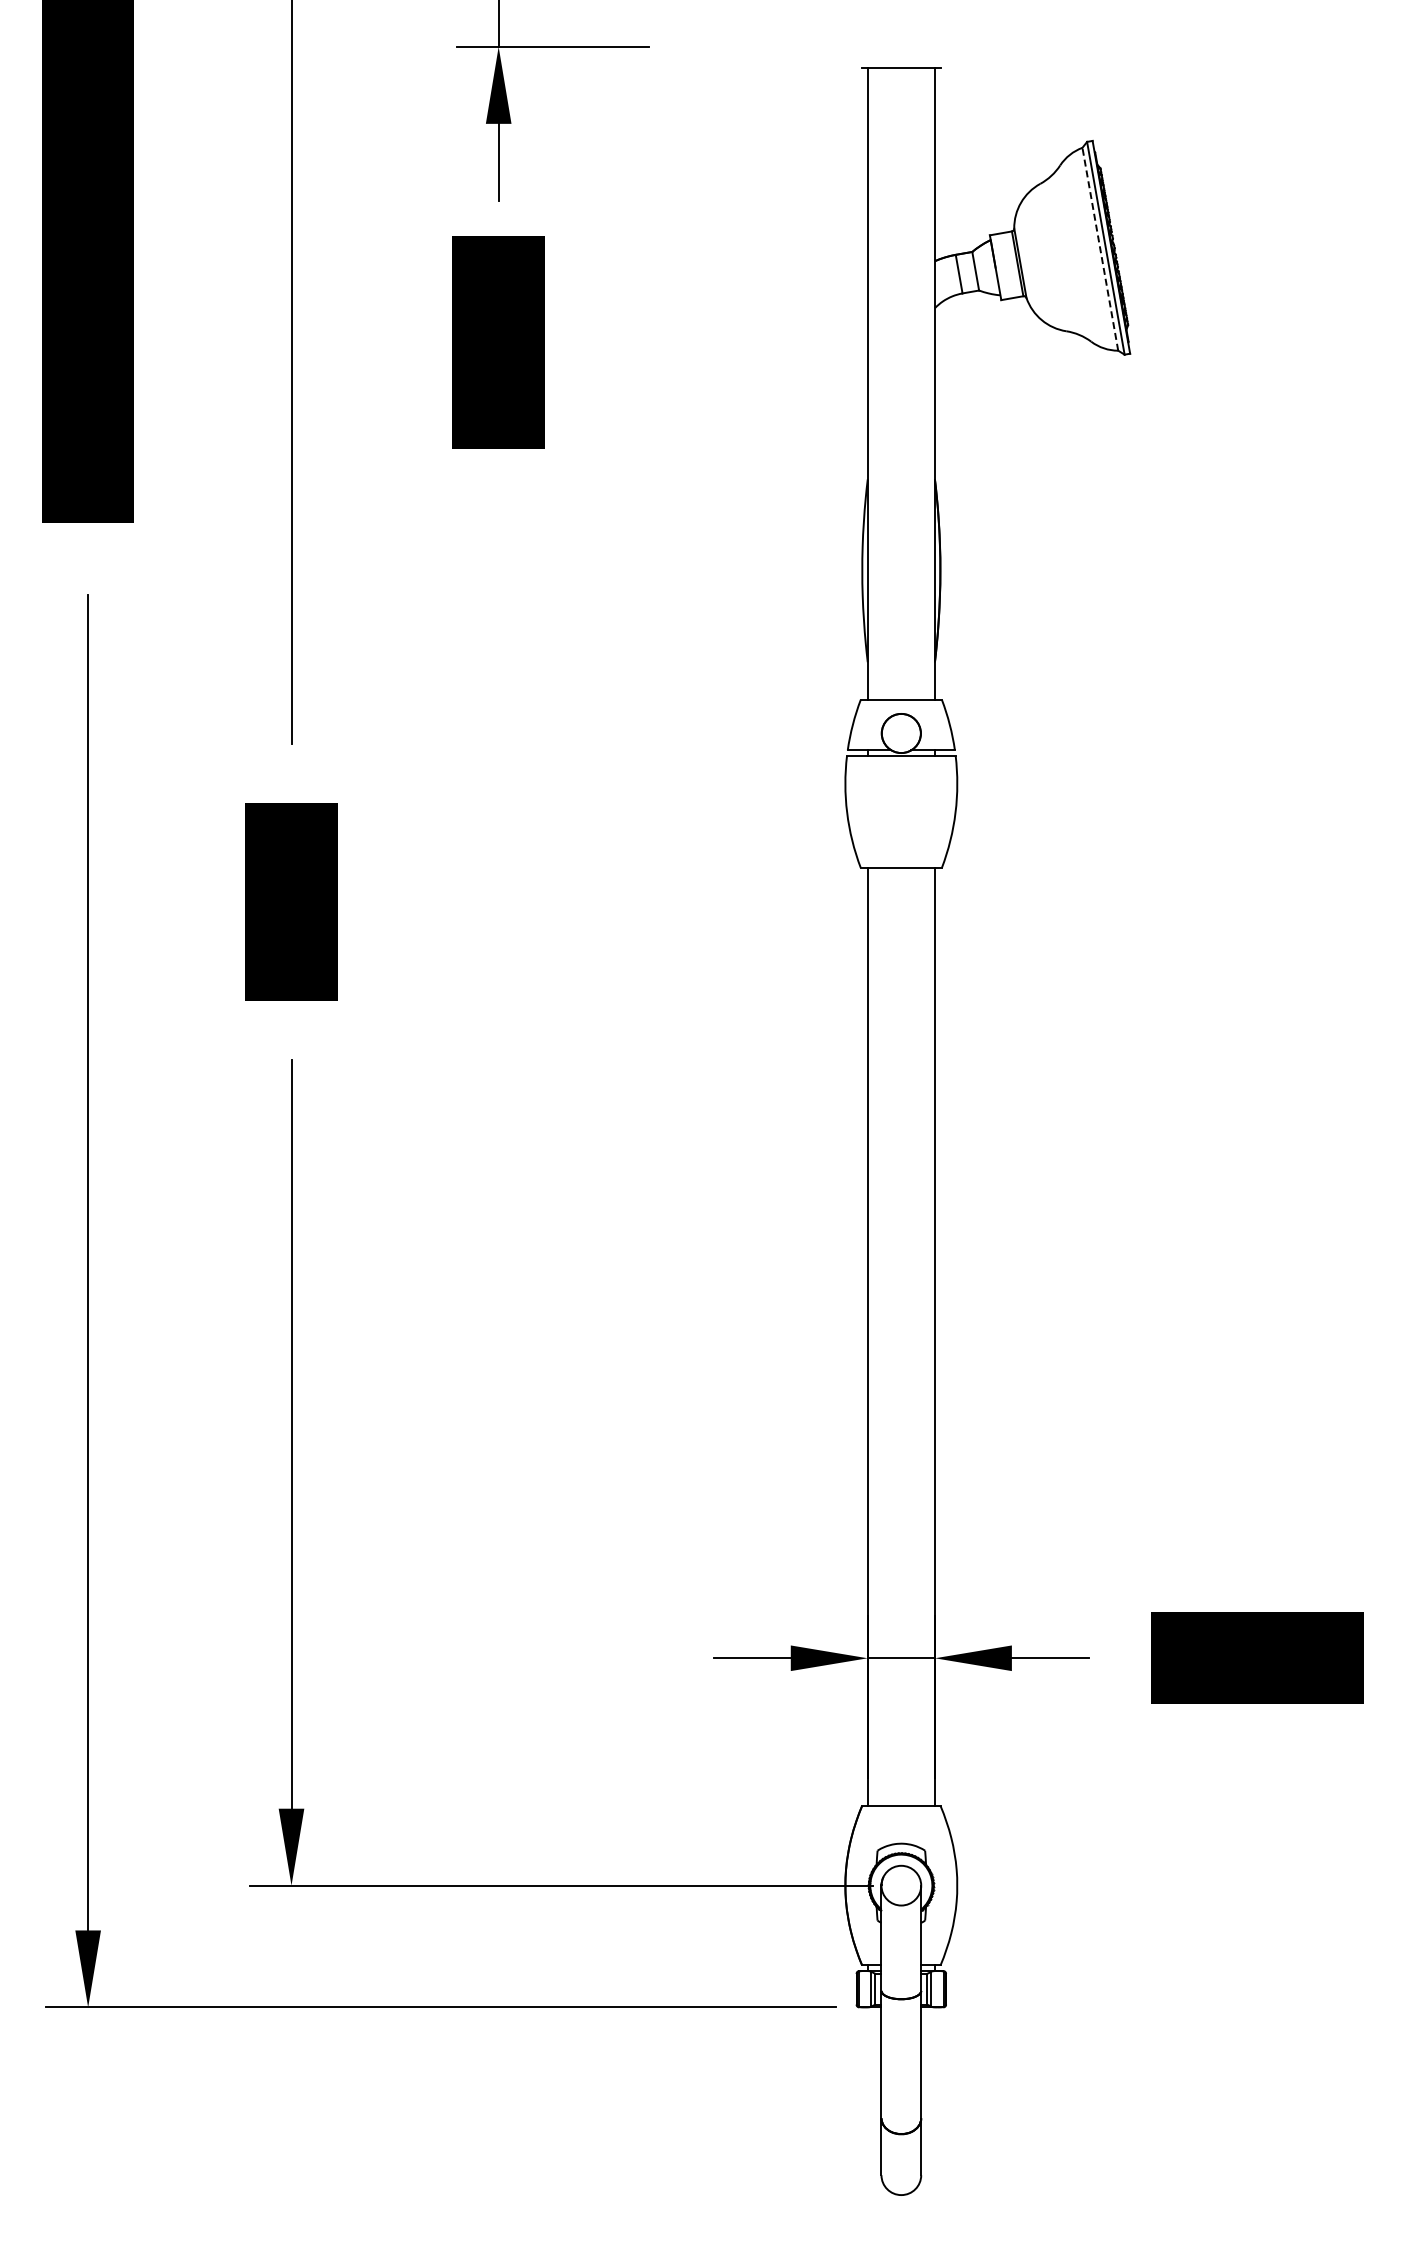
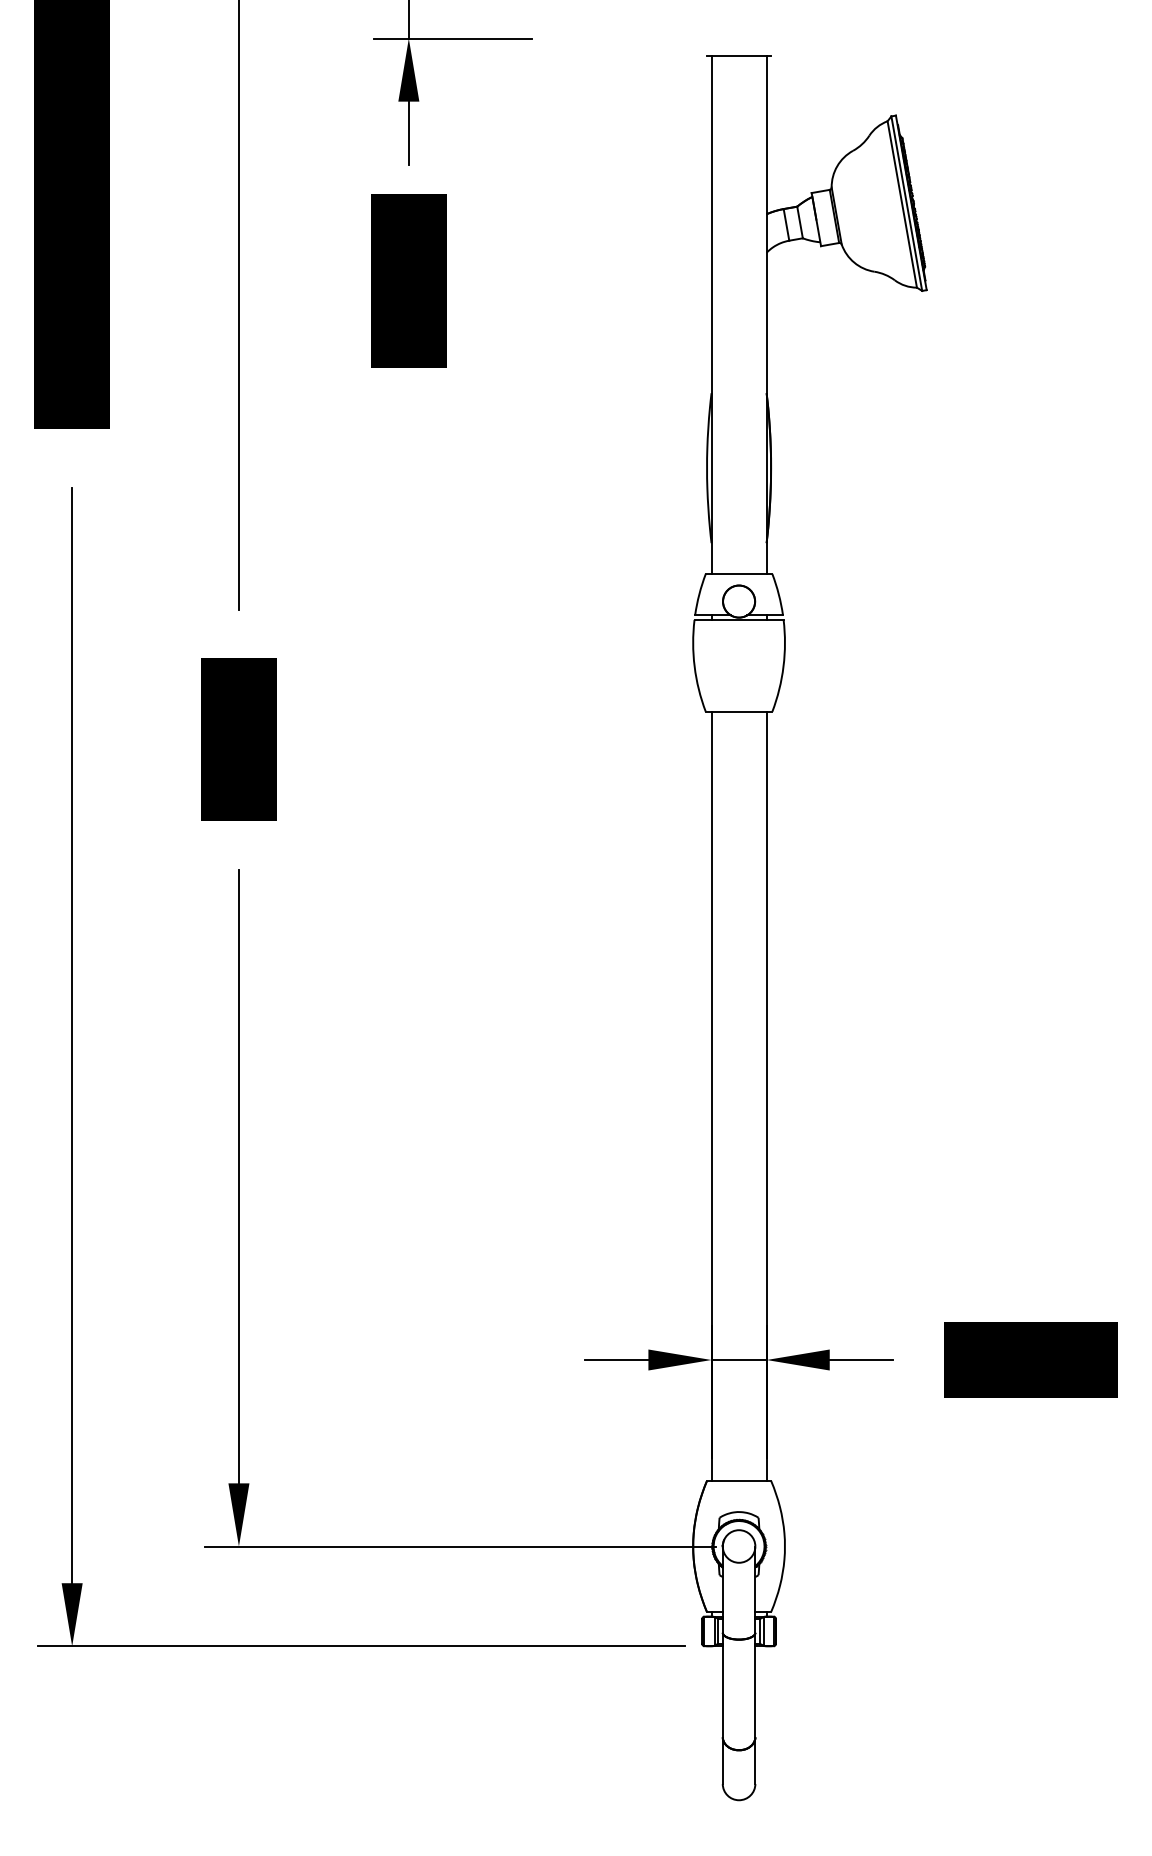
line: (1100, 249) -> (902, 204), dashed -> solid

